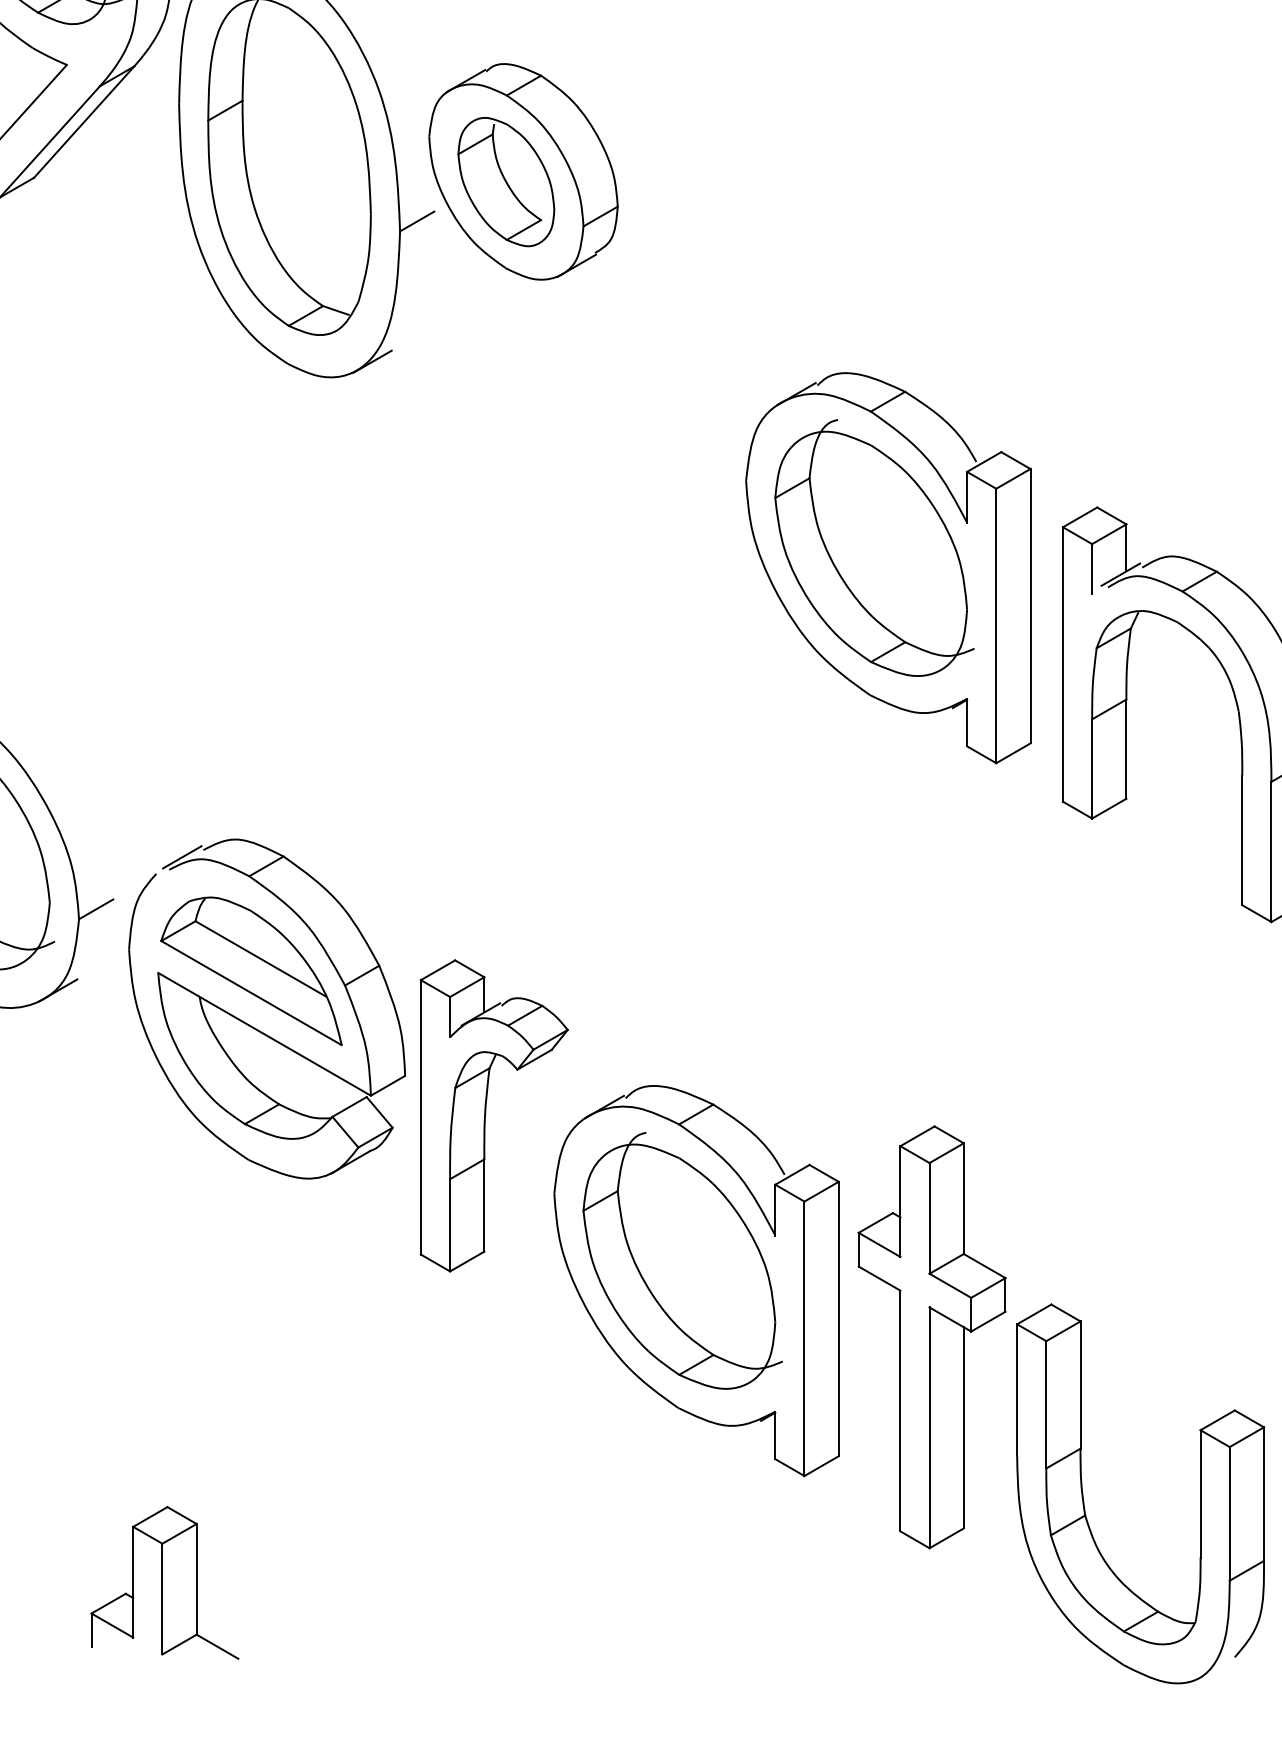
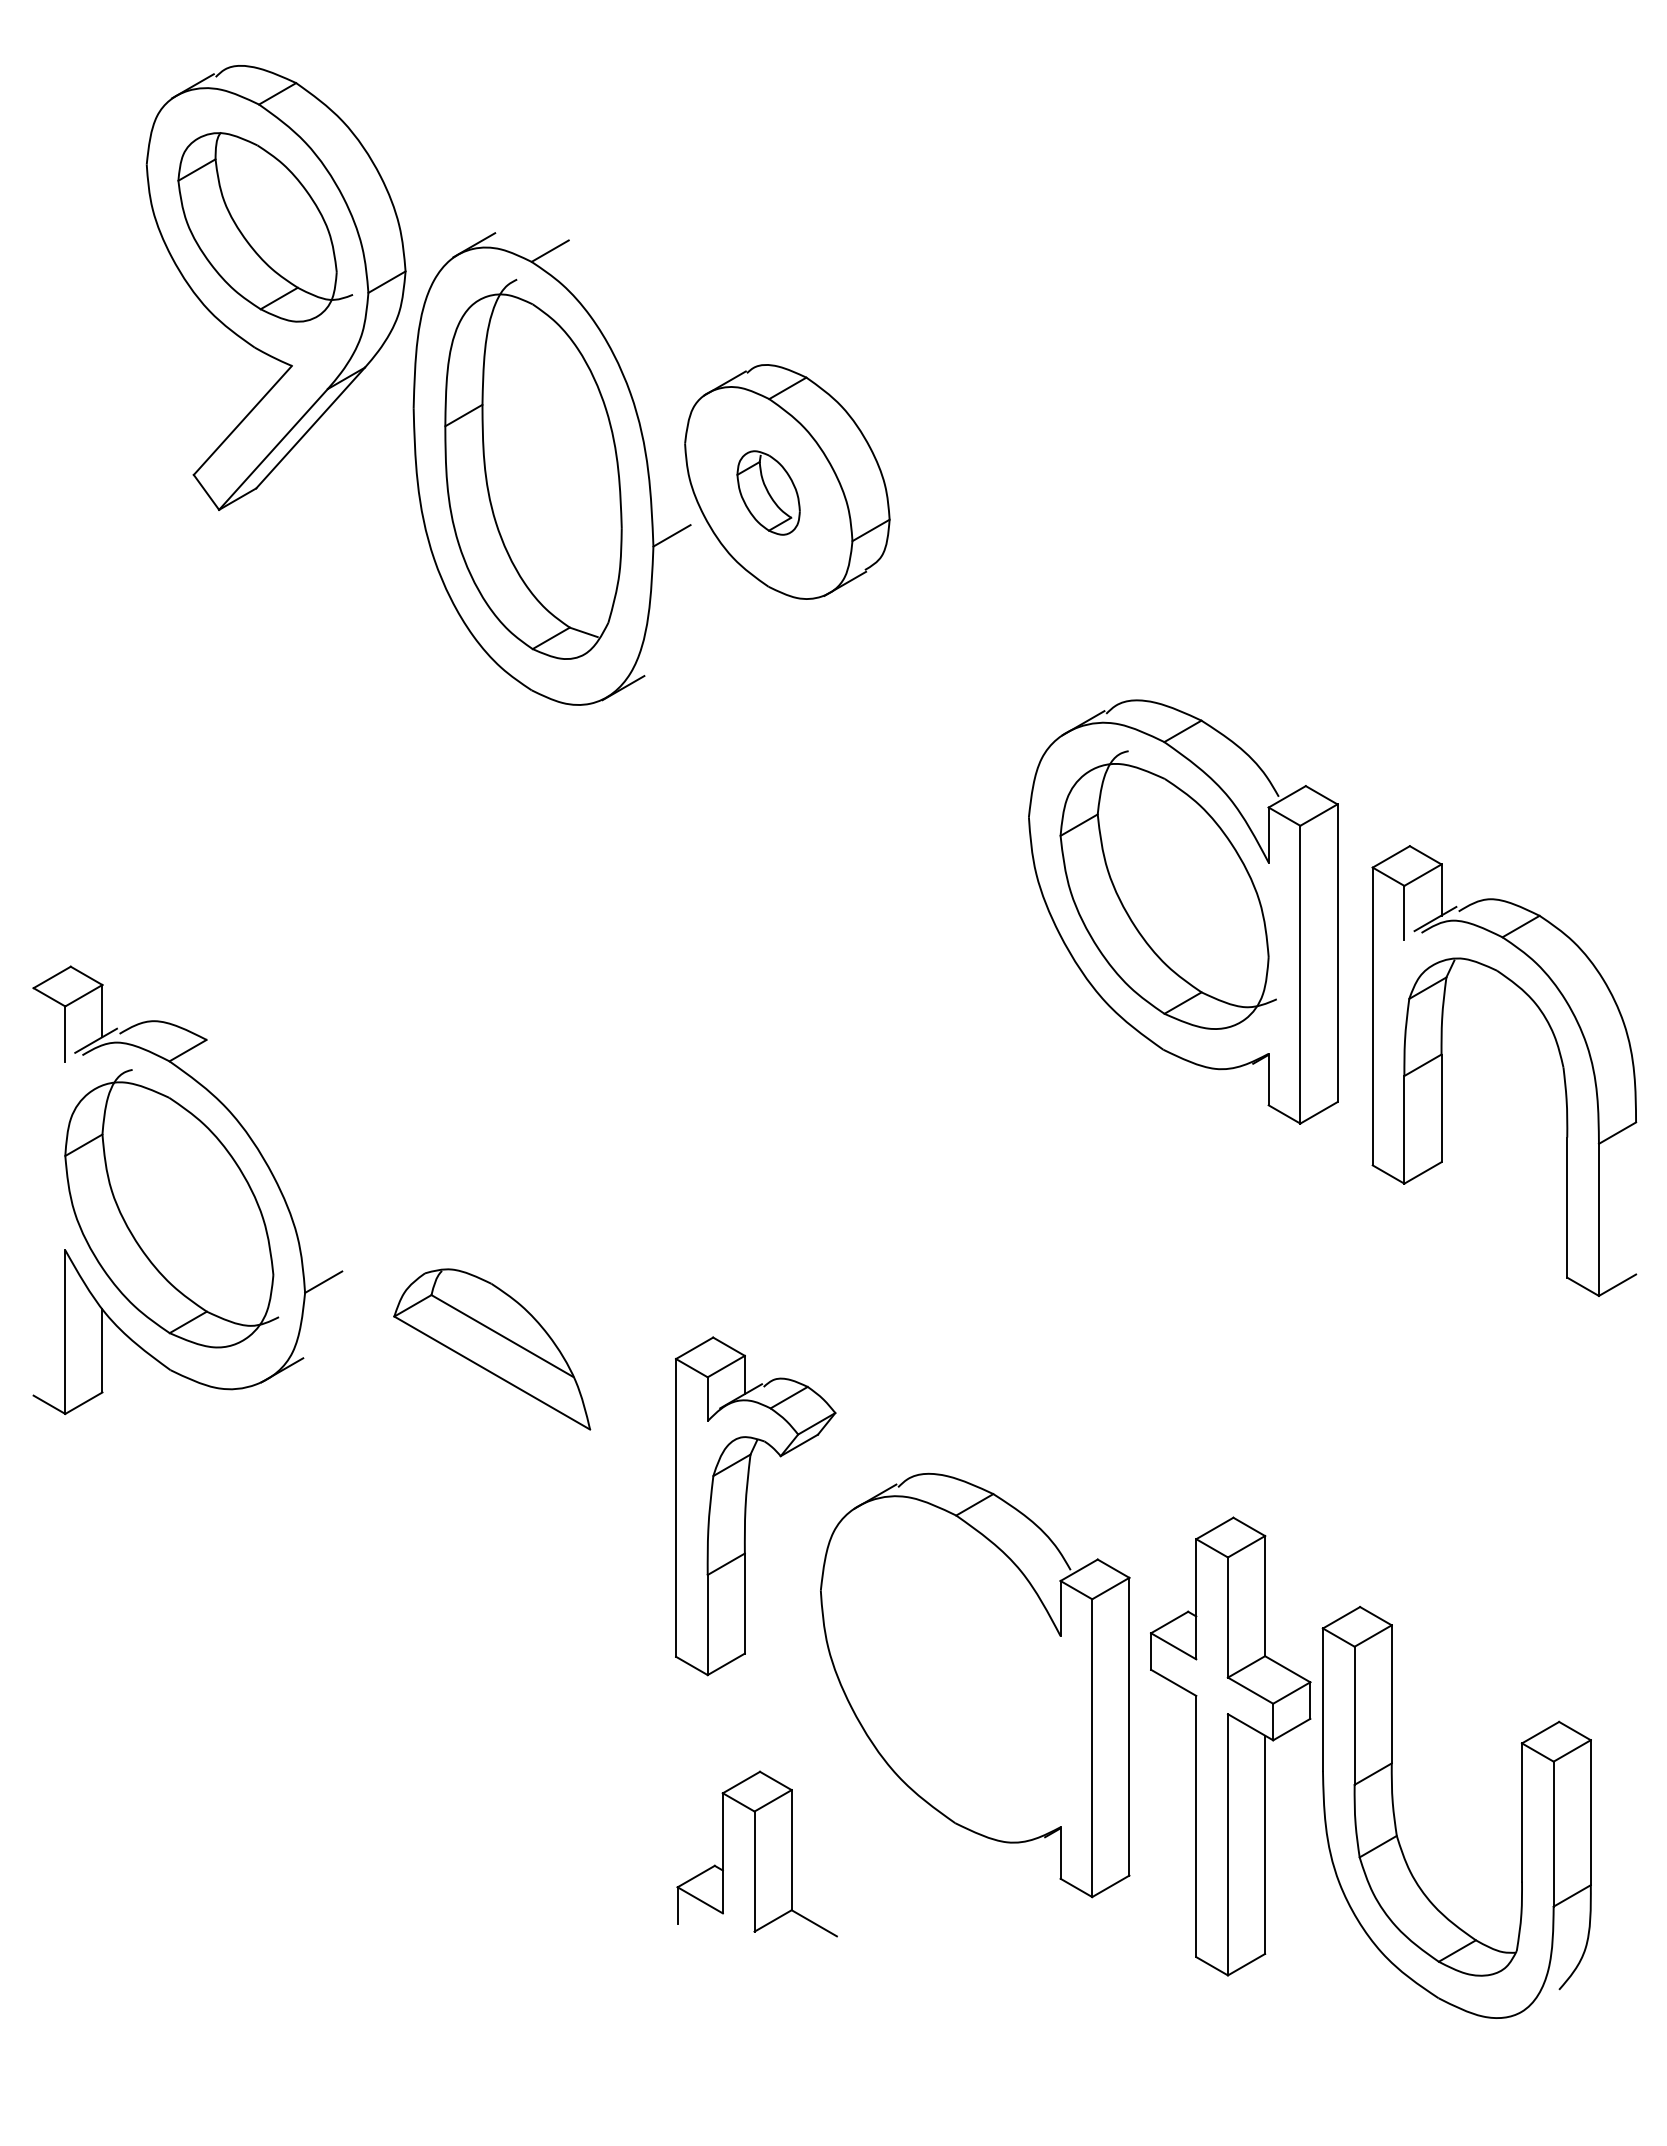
part: (506, 181) -> (768, 492), size x0.6
part: (253, 1026) -> (494, 1409), removed
part: (682, 1260) -> (959, 1663), removed
part: (1083, 1497) -> (1395, 1816), moved
part: (164, 1582) -> (756, 1853), moved

